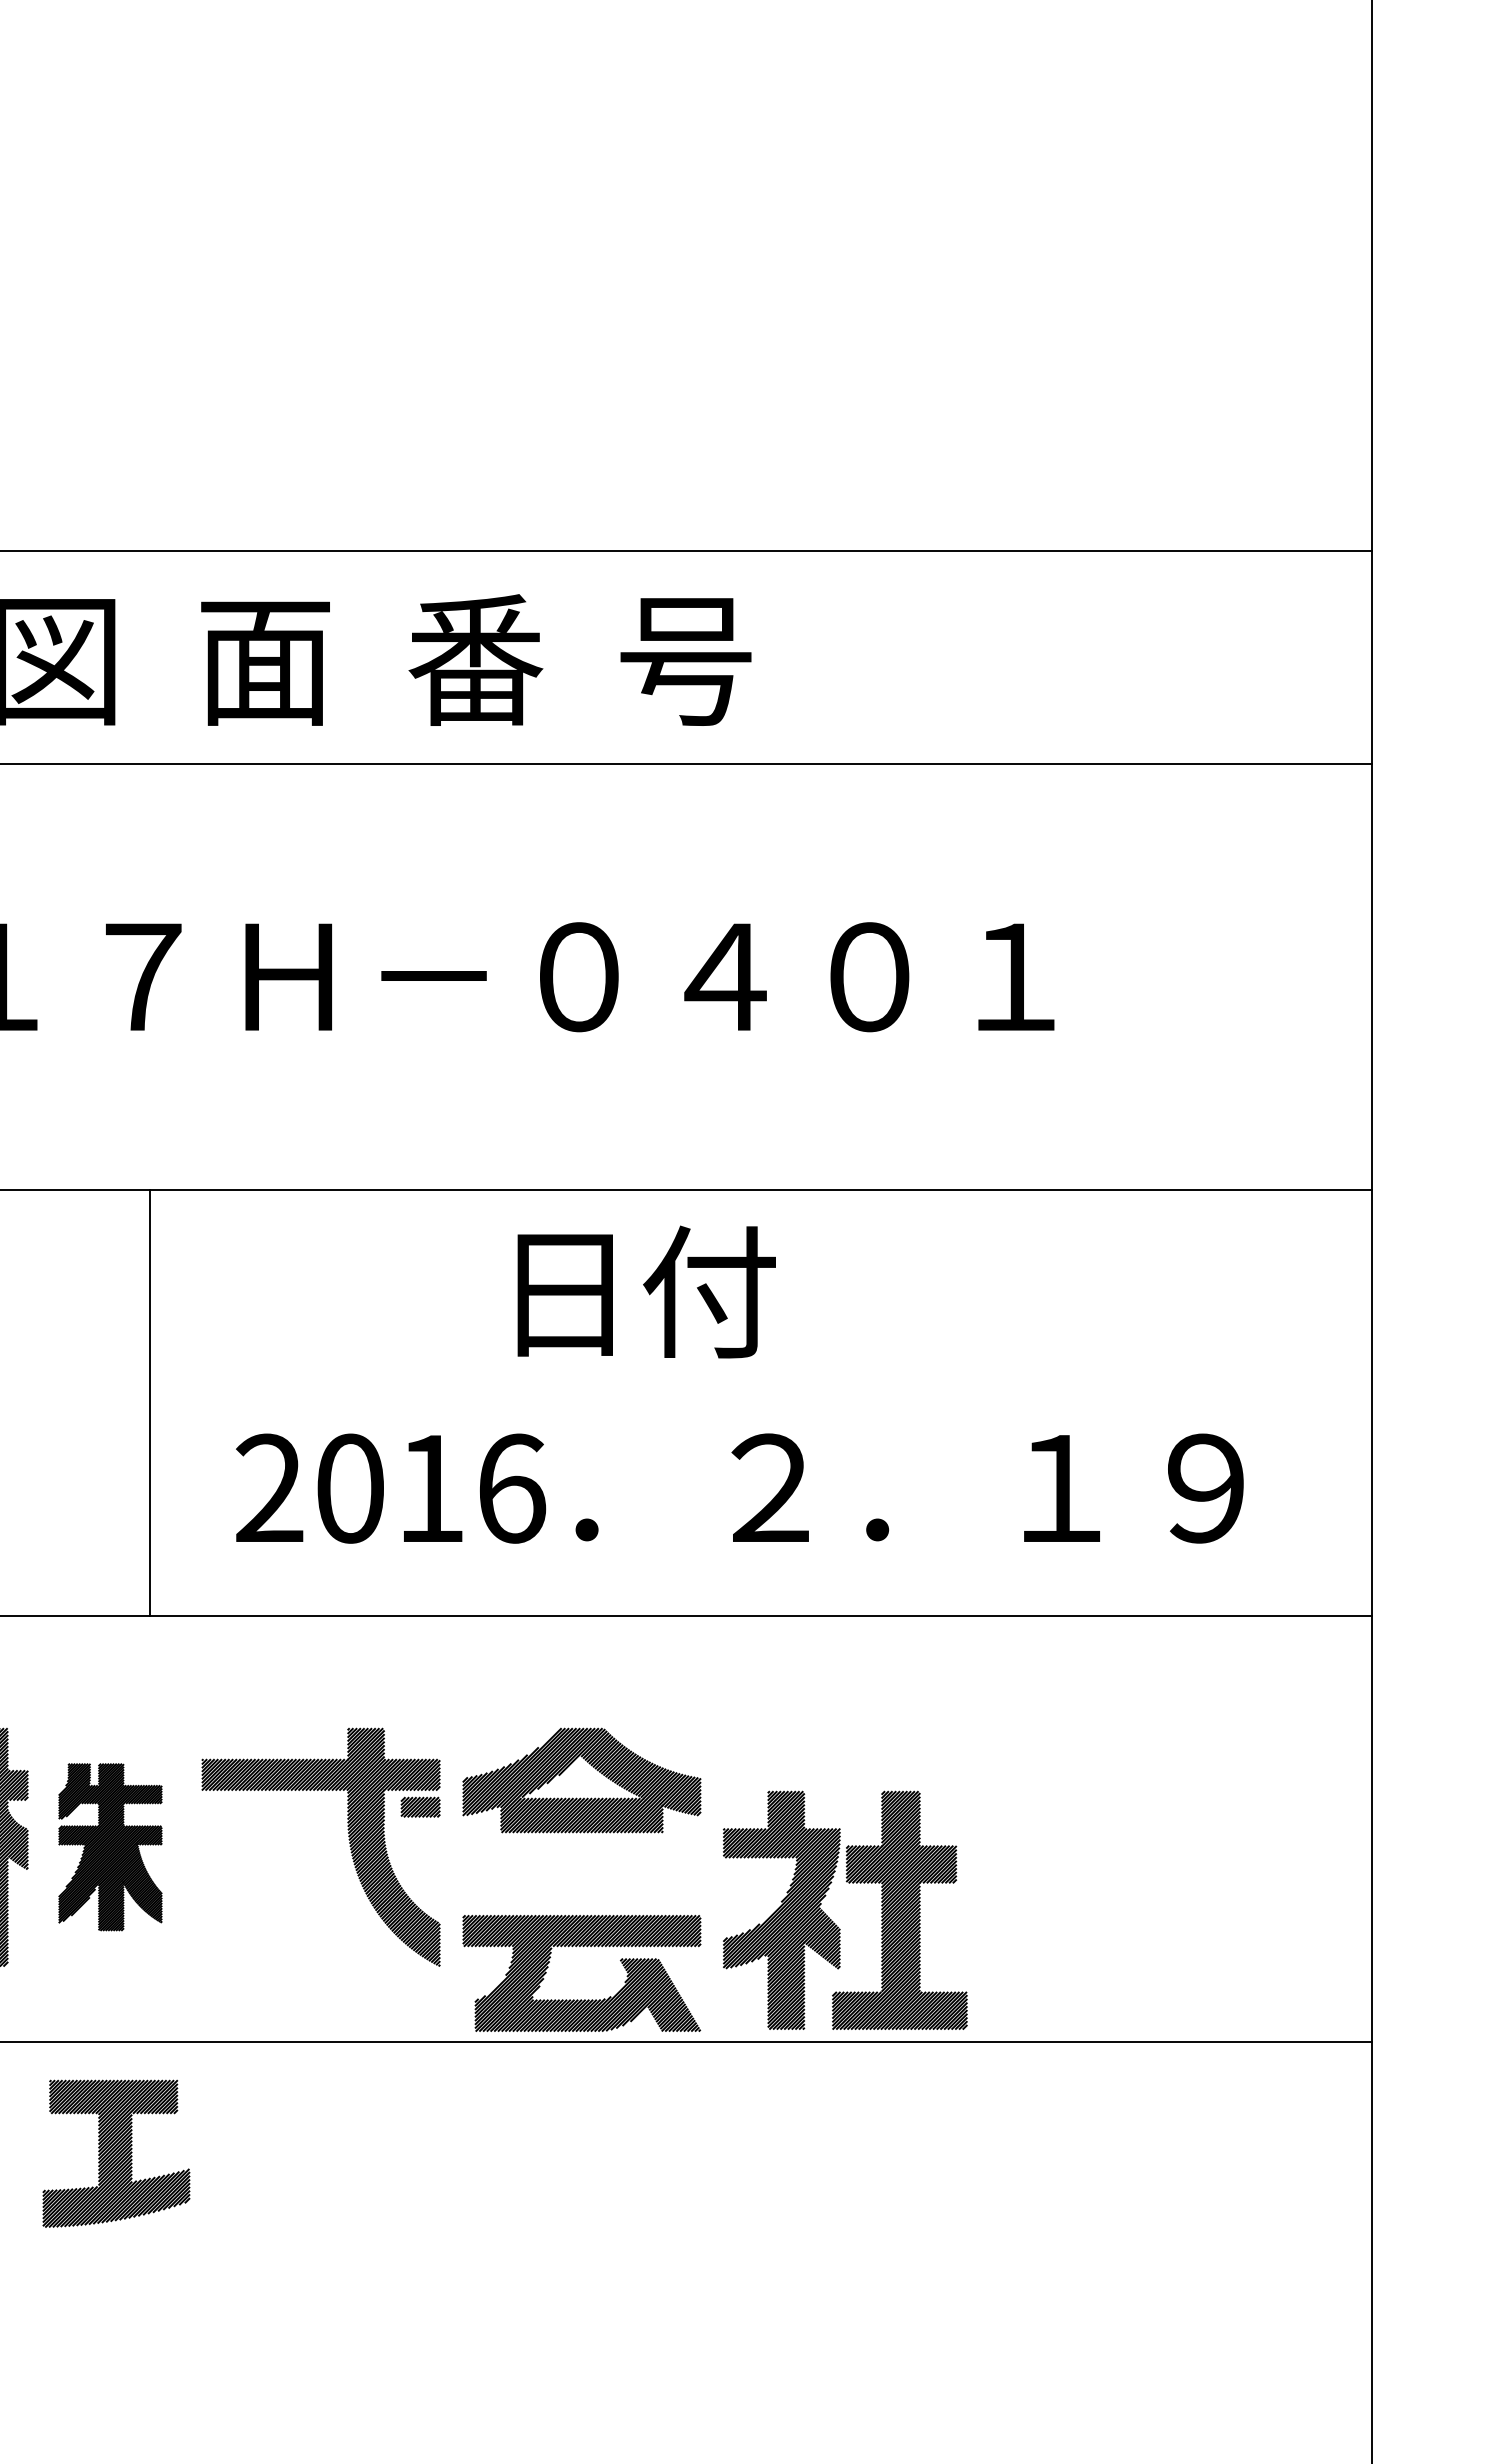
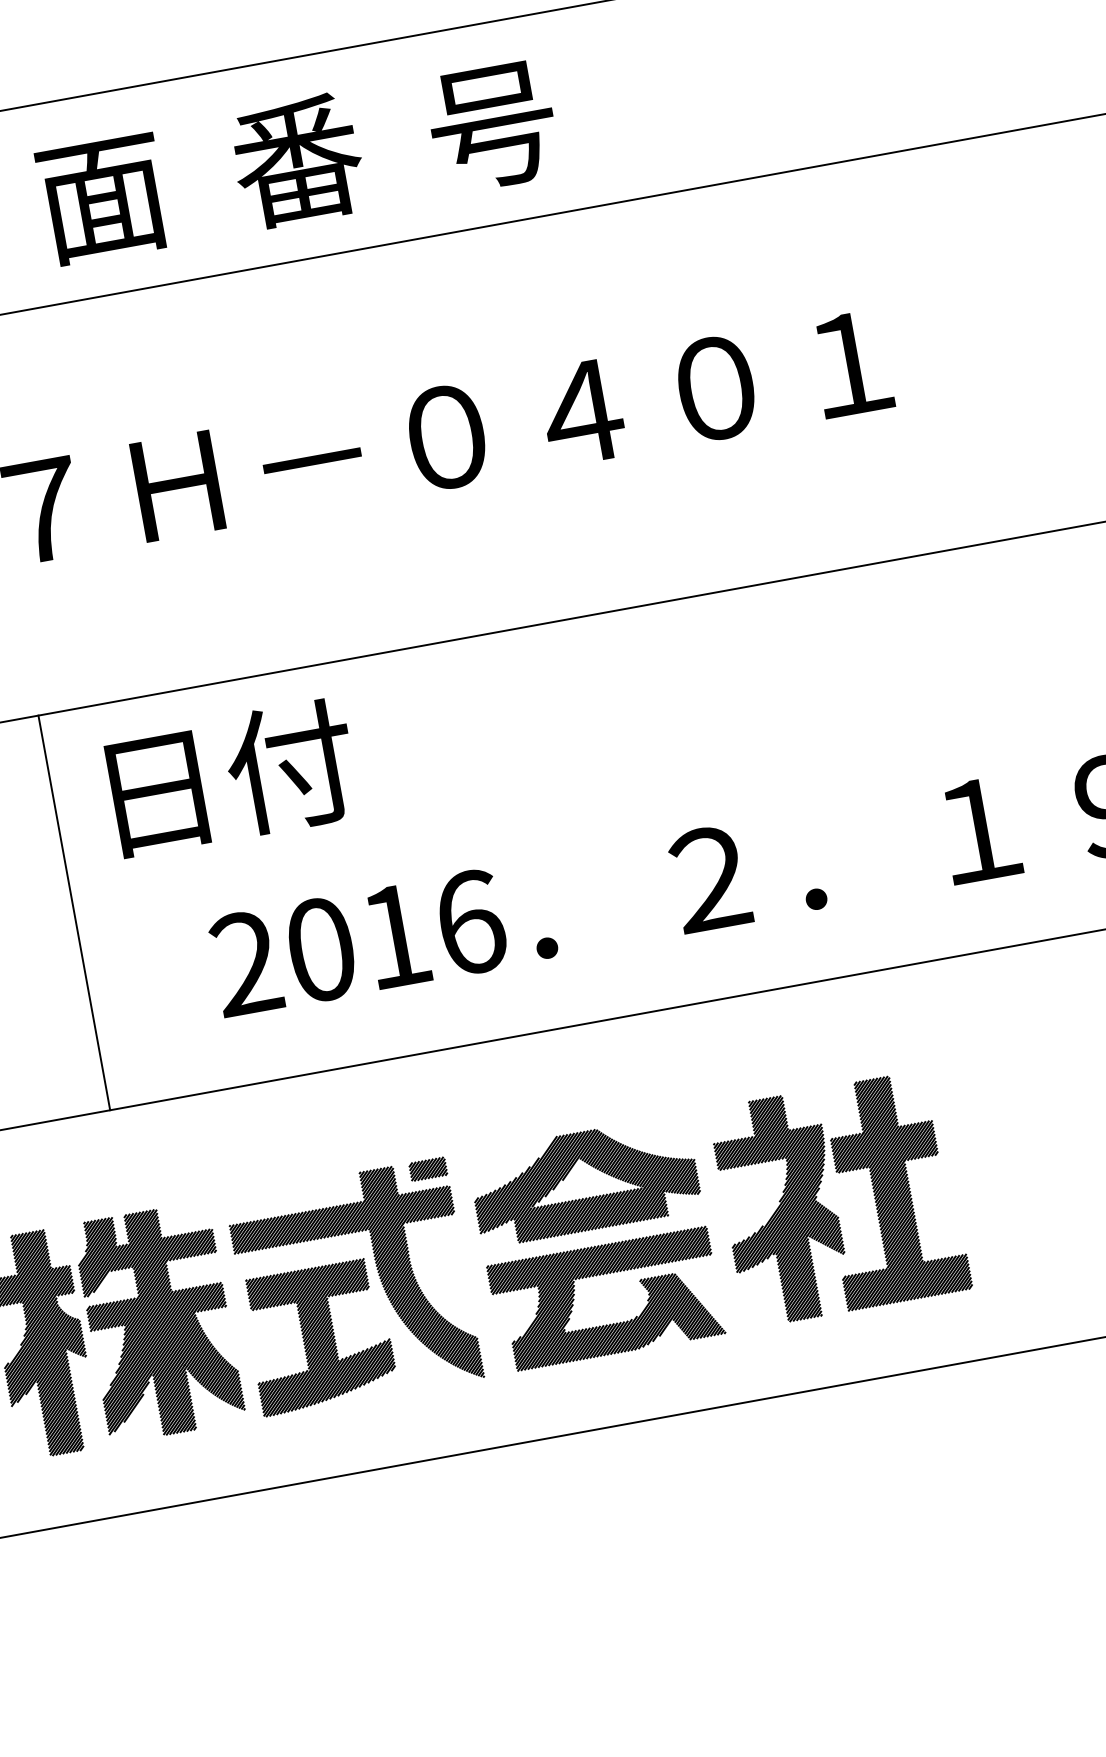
text: (646, 1291) -> (232, 777), moved
line: (149, 1403) -> (74, 913), moved
part: (420, 1806) -> (427, 1168), moved
part: (110, 1846) -> (159, 1321), size x1.43
part: (833, 1921) -> (831, 1211), moved
part: (581, 1999) -> (610, 1323), moved
part: (116, 2153) -> (319, 1336), moved

